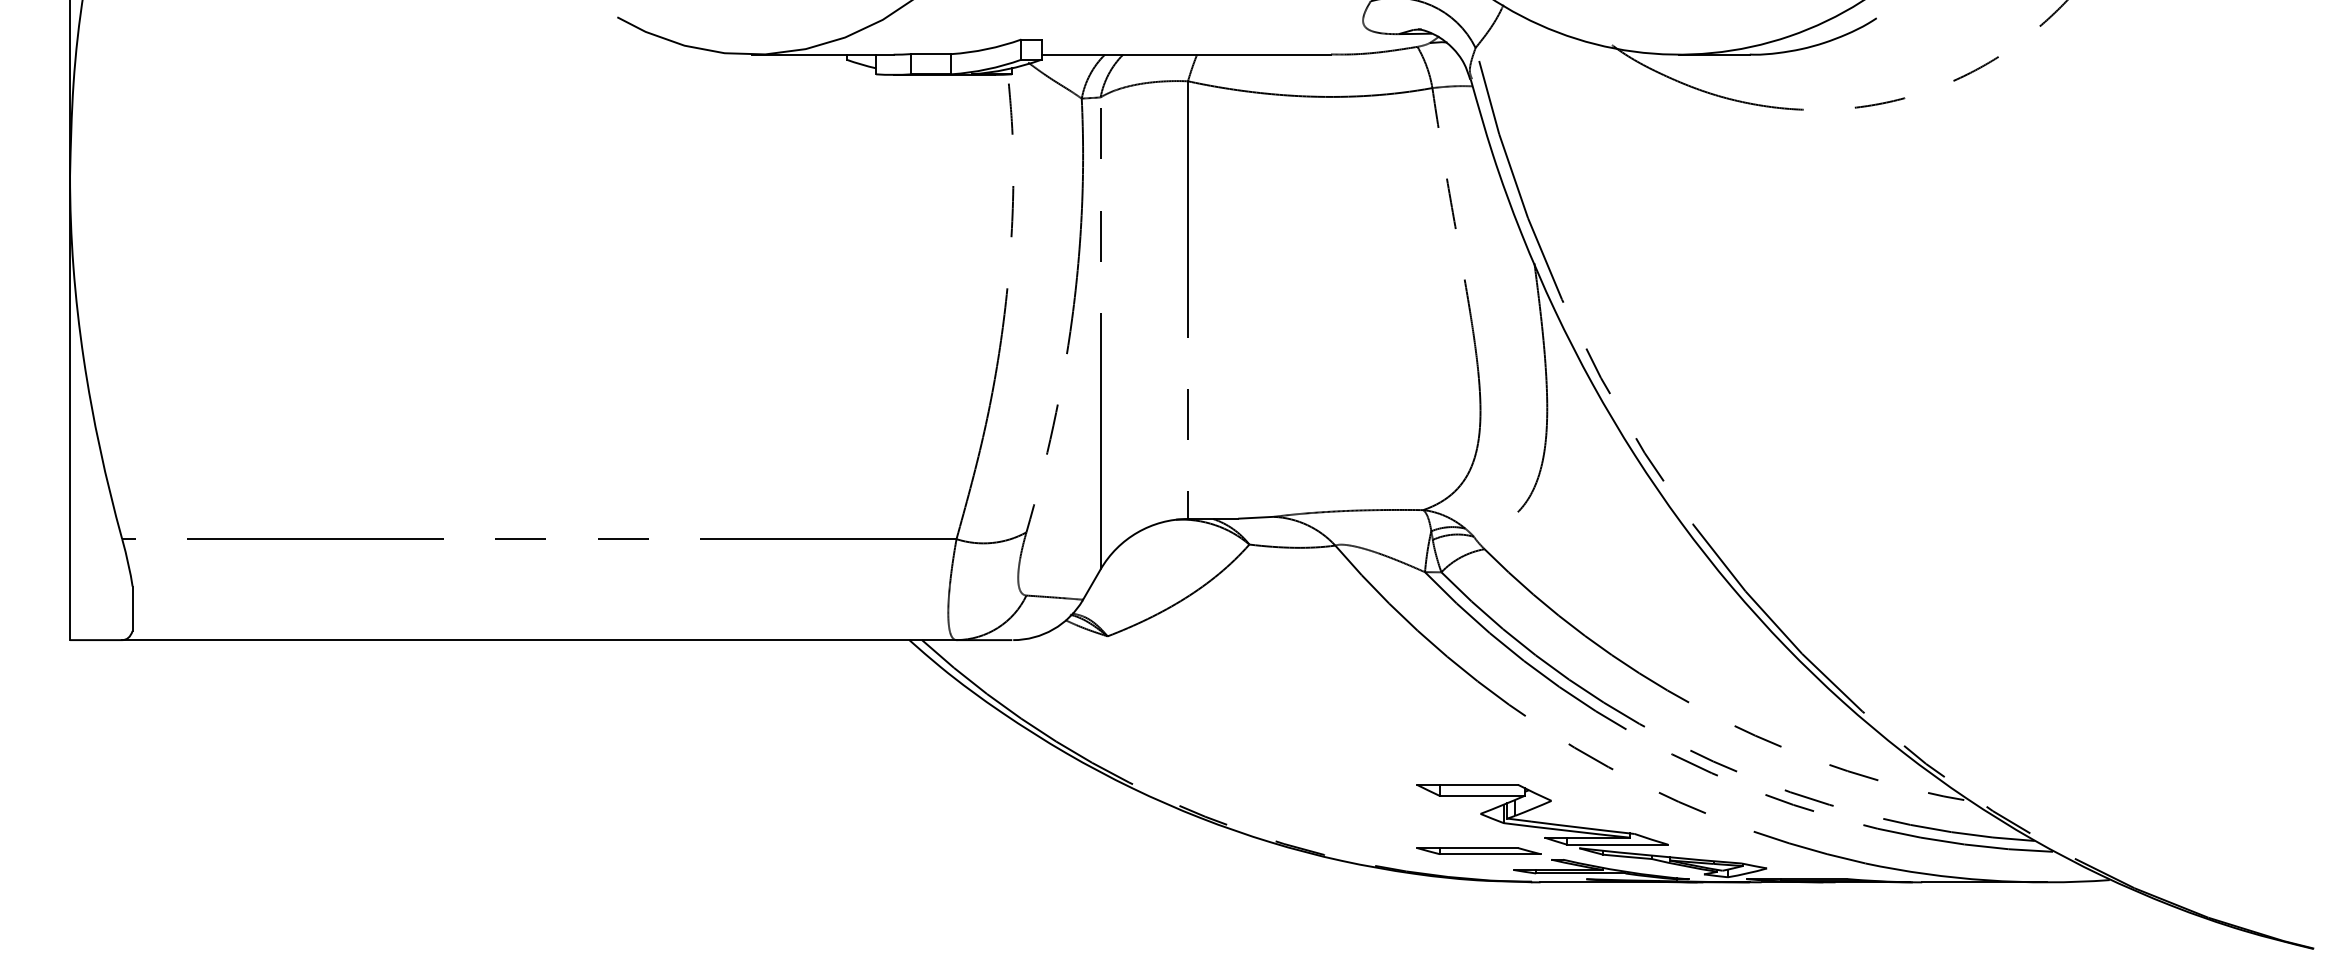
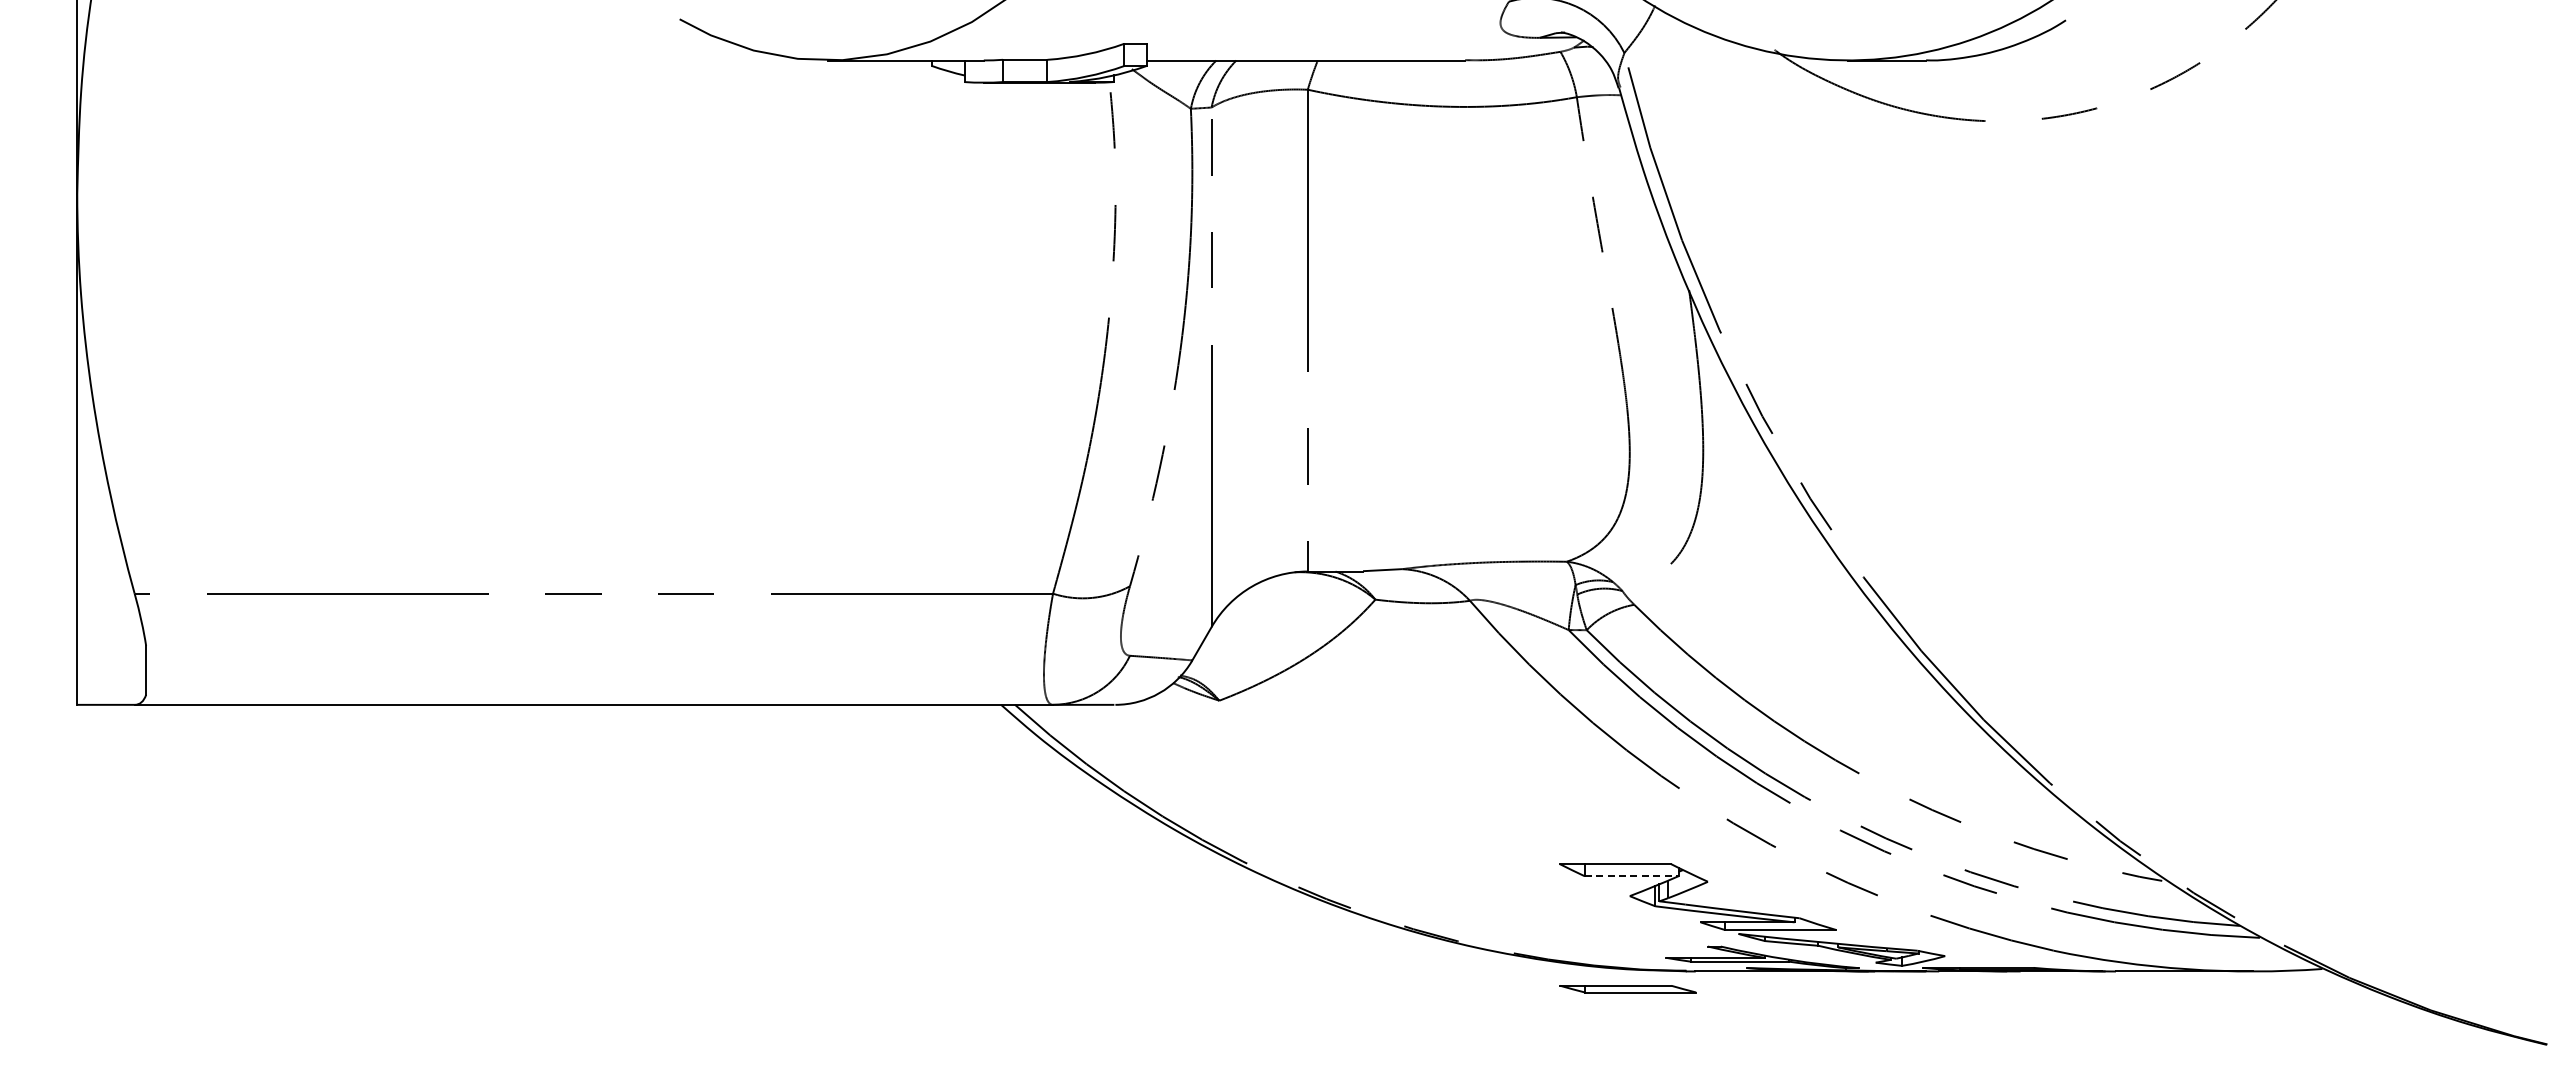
line: (1482, 796) -> (1632, 876), solid -> dashed
part: (1478, 851) -> (1627, 989), moved

